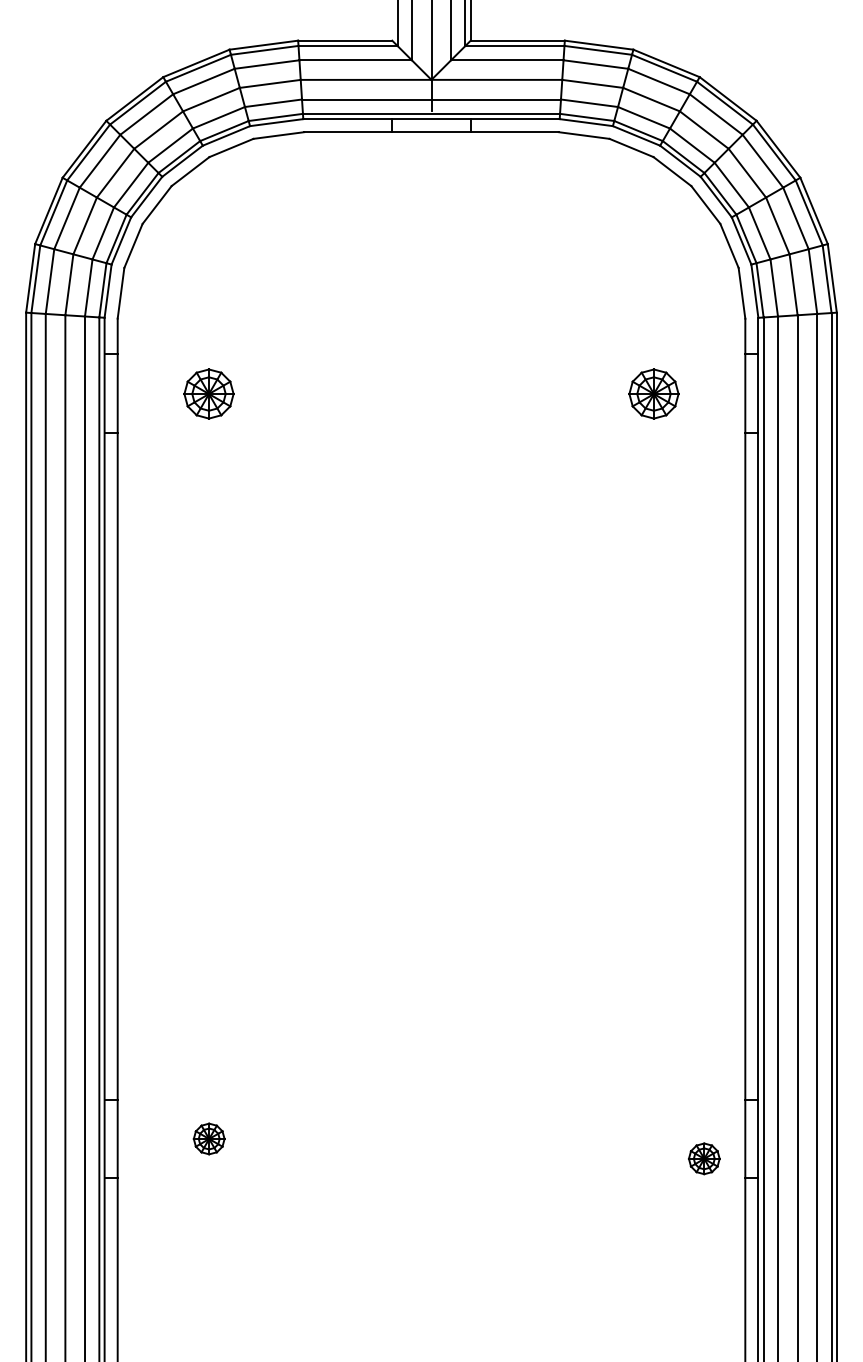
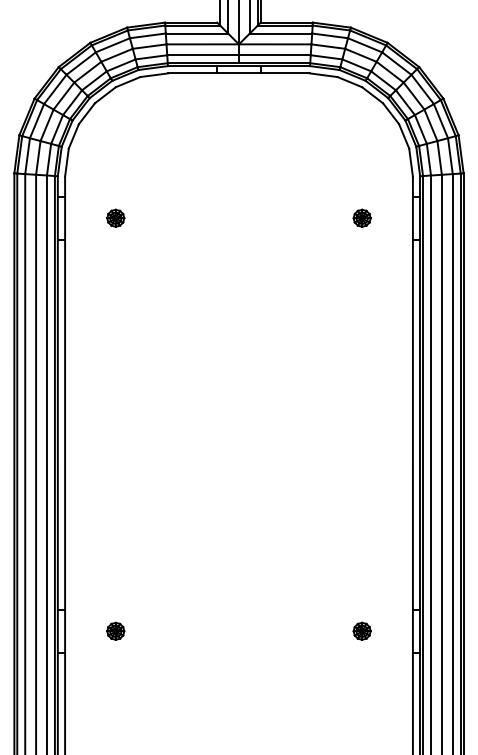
part: (208, 392) -> (115, 217), size x0.62
part: (652, 392) -> (361, 217), size x0.62
part: (703, 1157) -> (361, 630), moved

